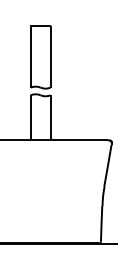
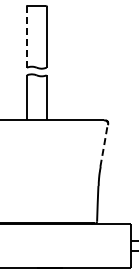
line: (30, 56) -> (26, 36), solid -> dashed
line: (108, 166) -> (104, 146), solid -> dashed

